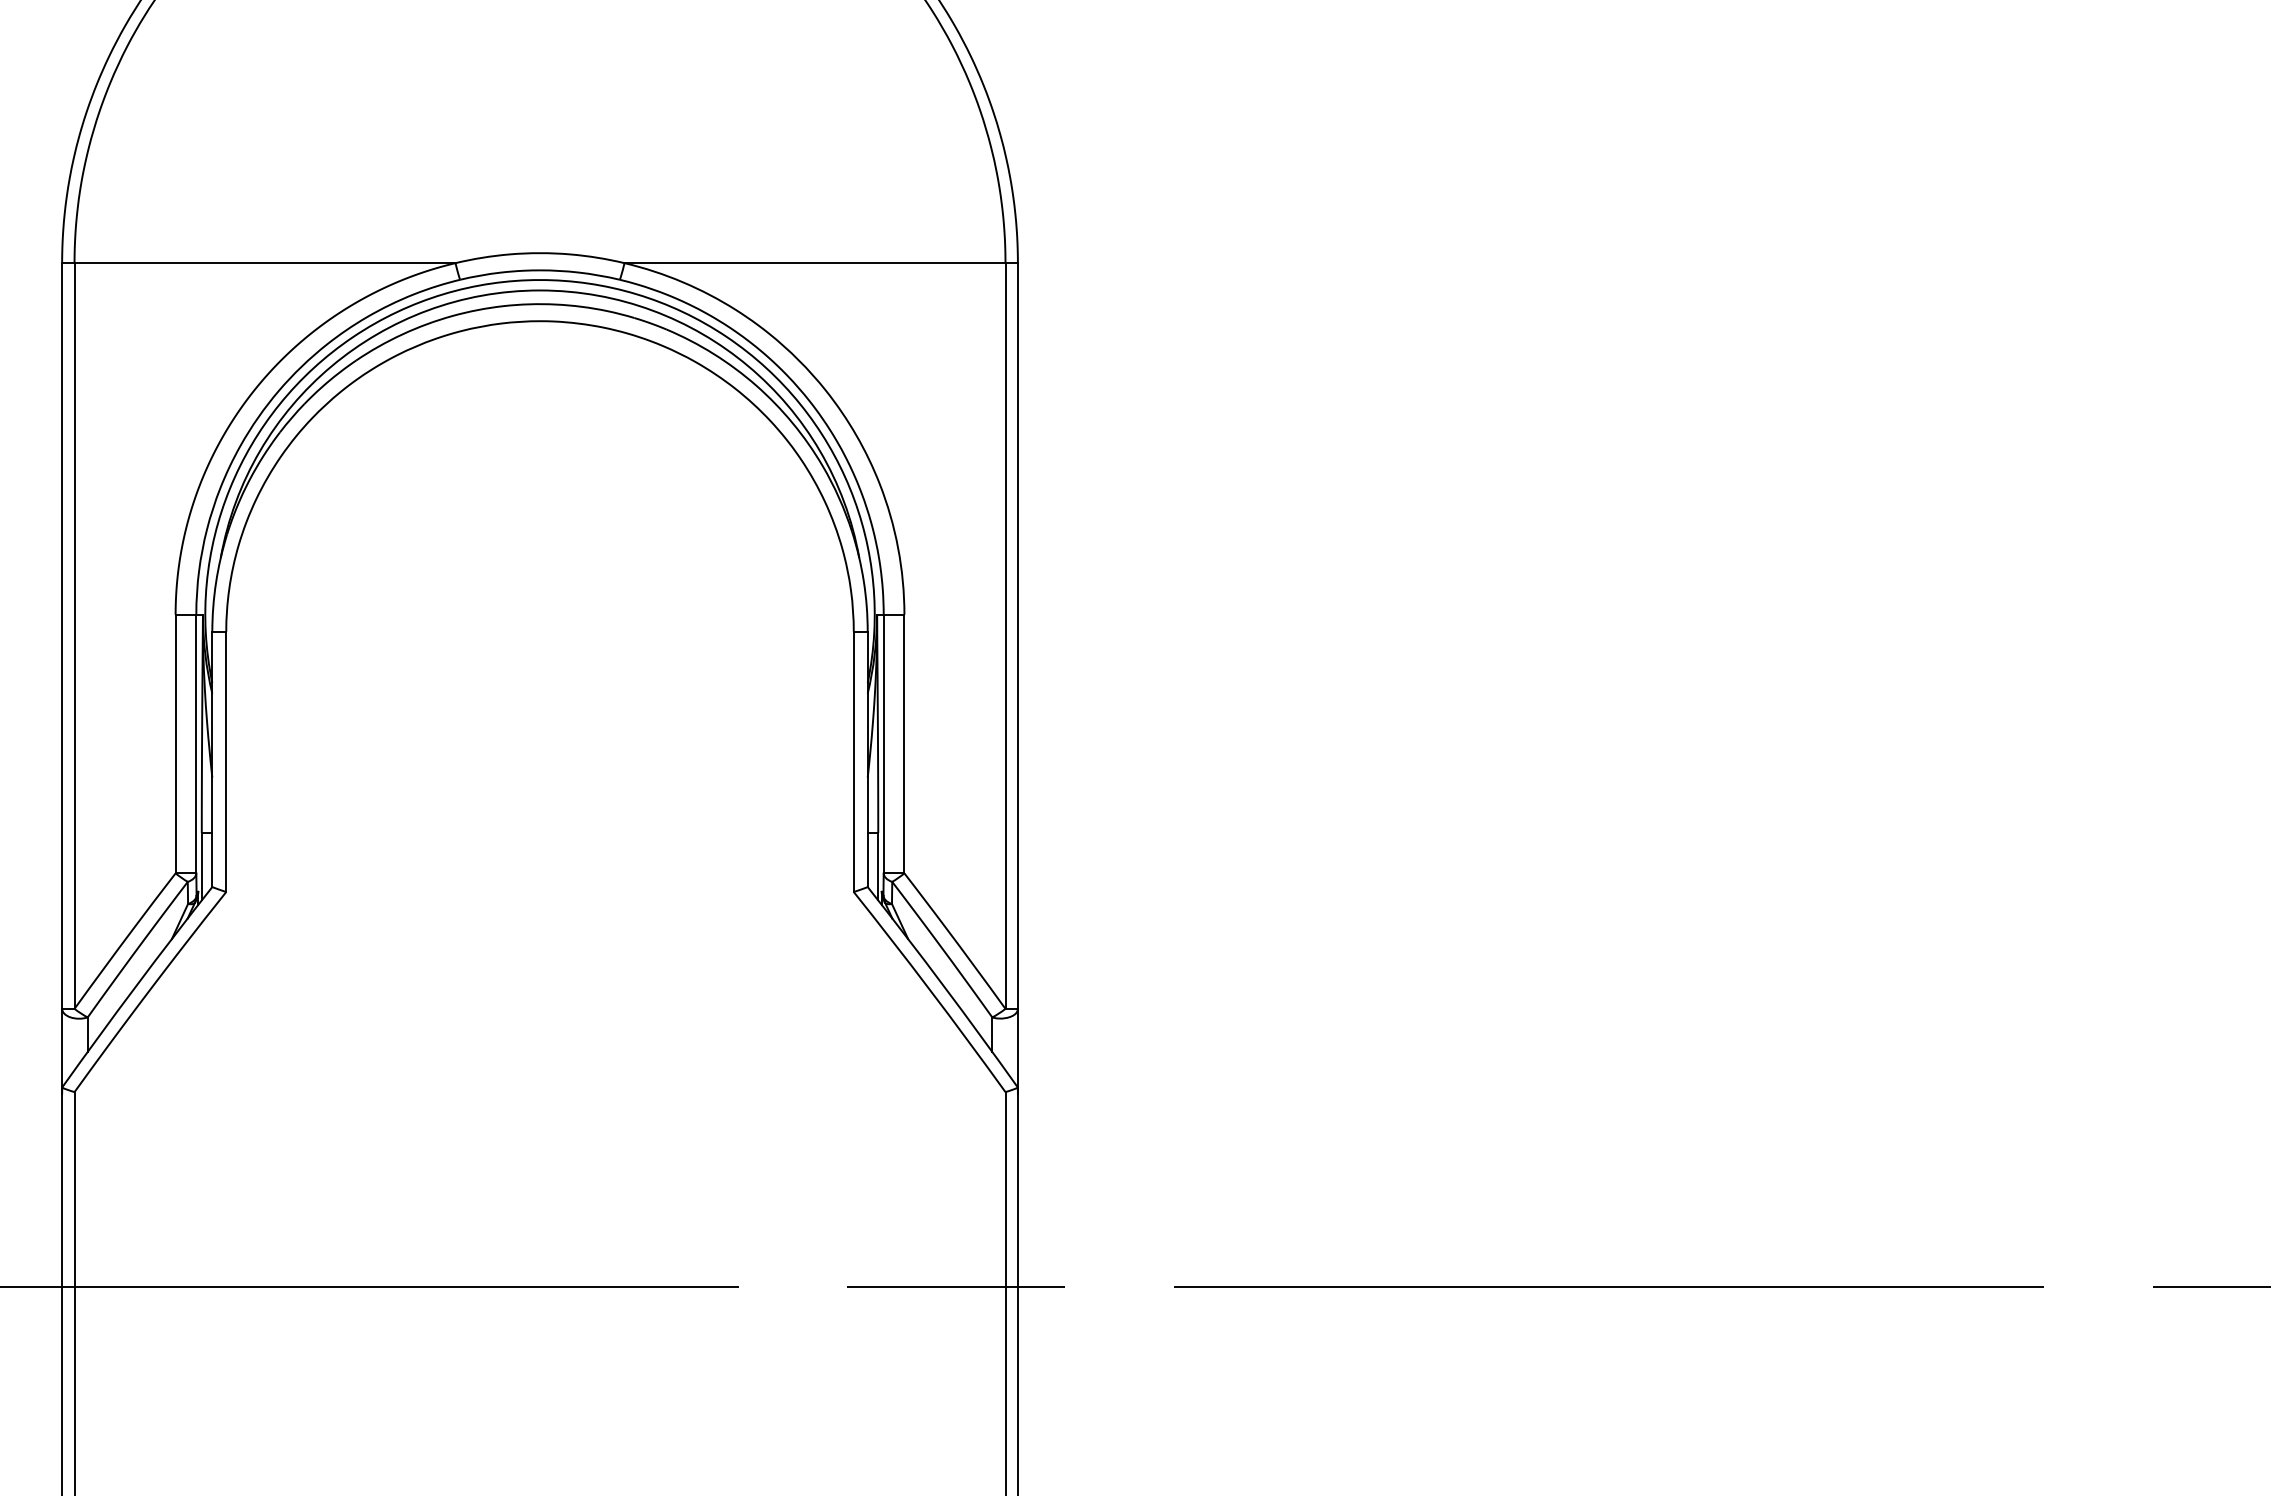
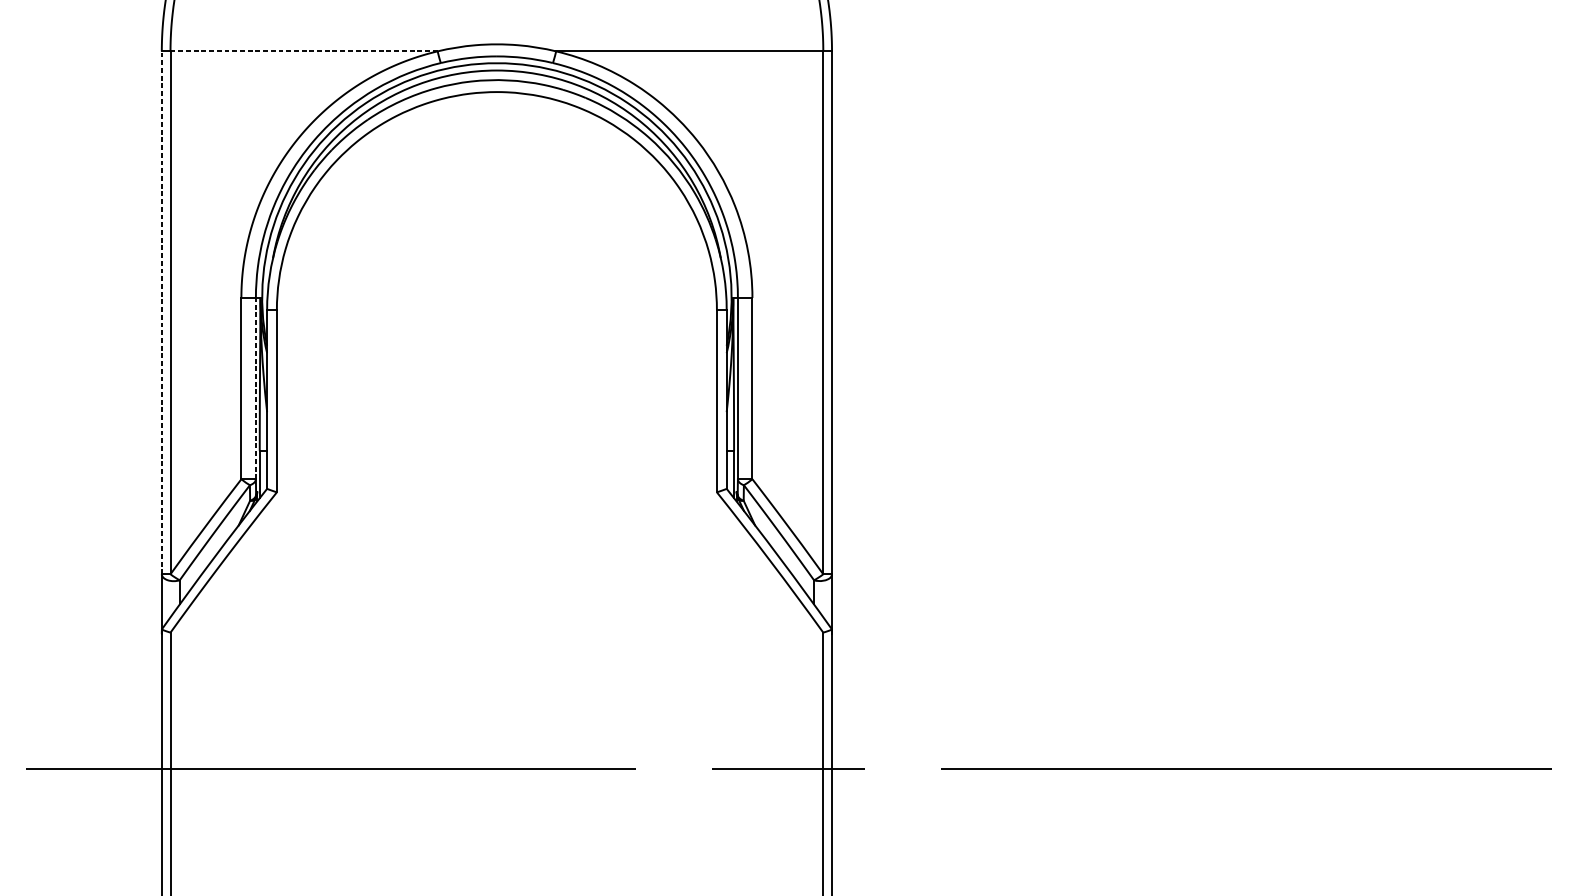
line: (264, 263) -> (303, 51), solid -> dashed
line: (62, 636) -> (162, 313), solid -> dashed
line: (196, 743) -> (256, 388), solid -> dashed

